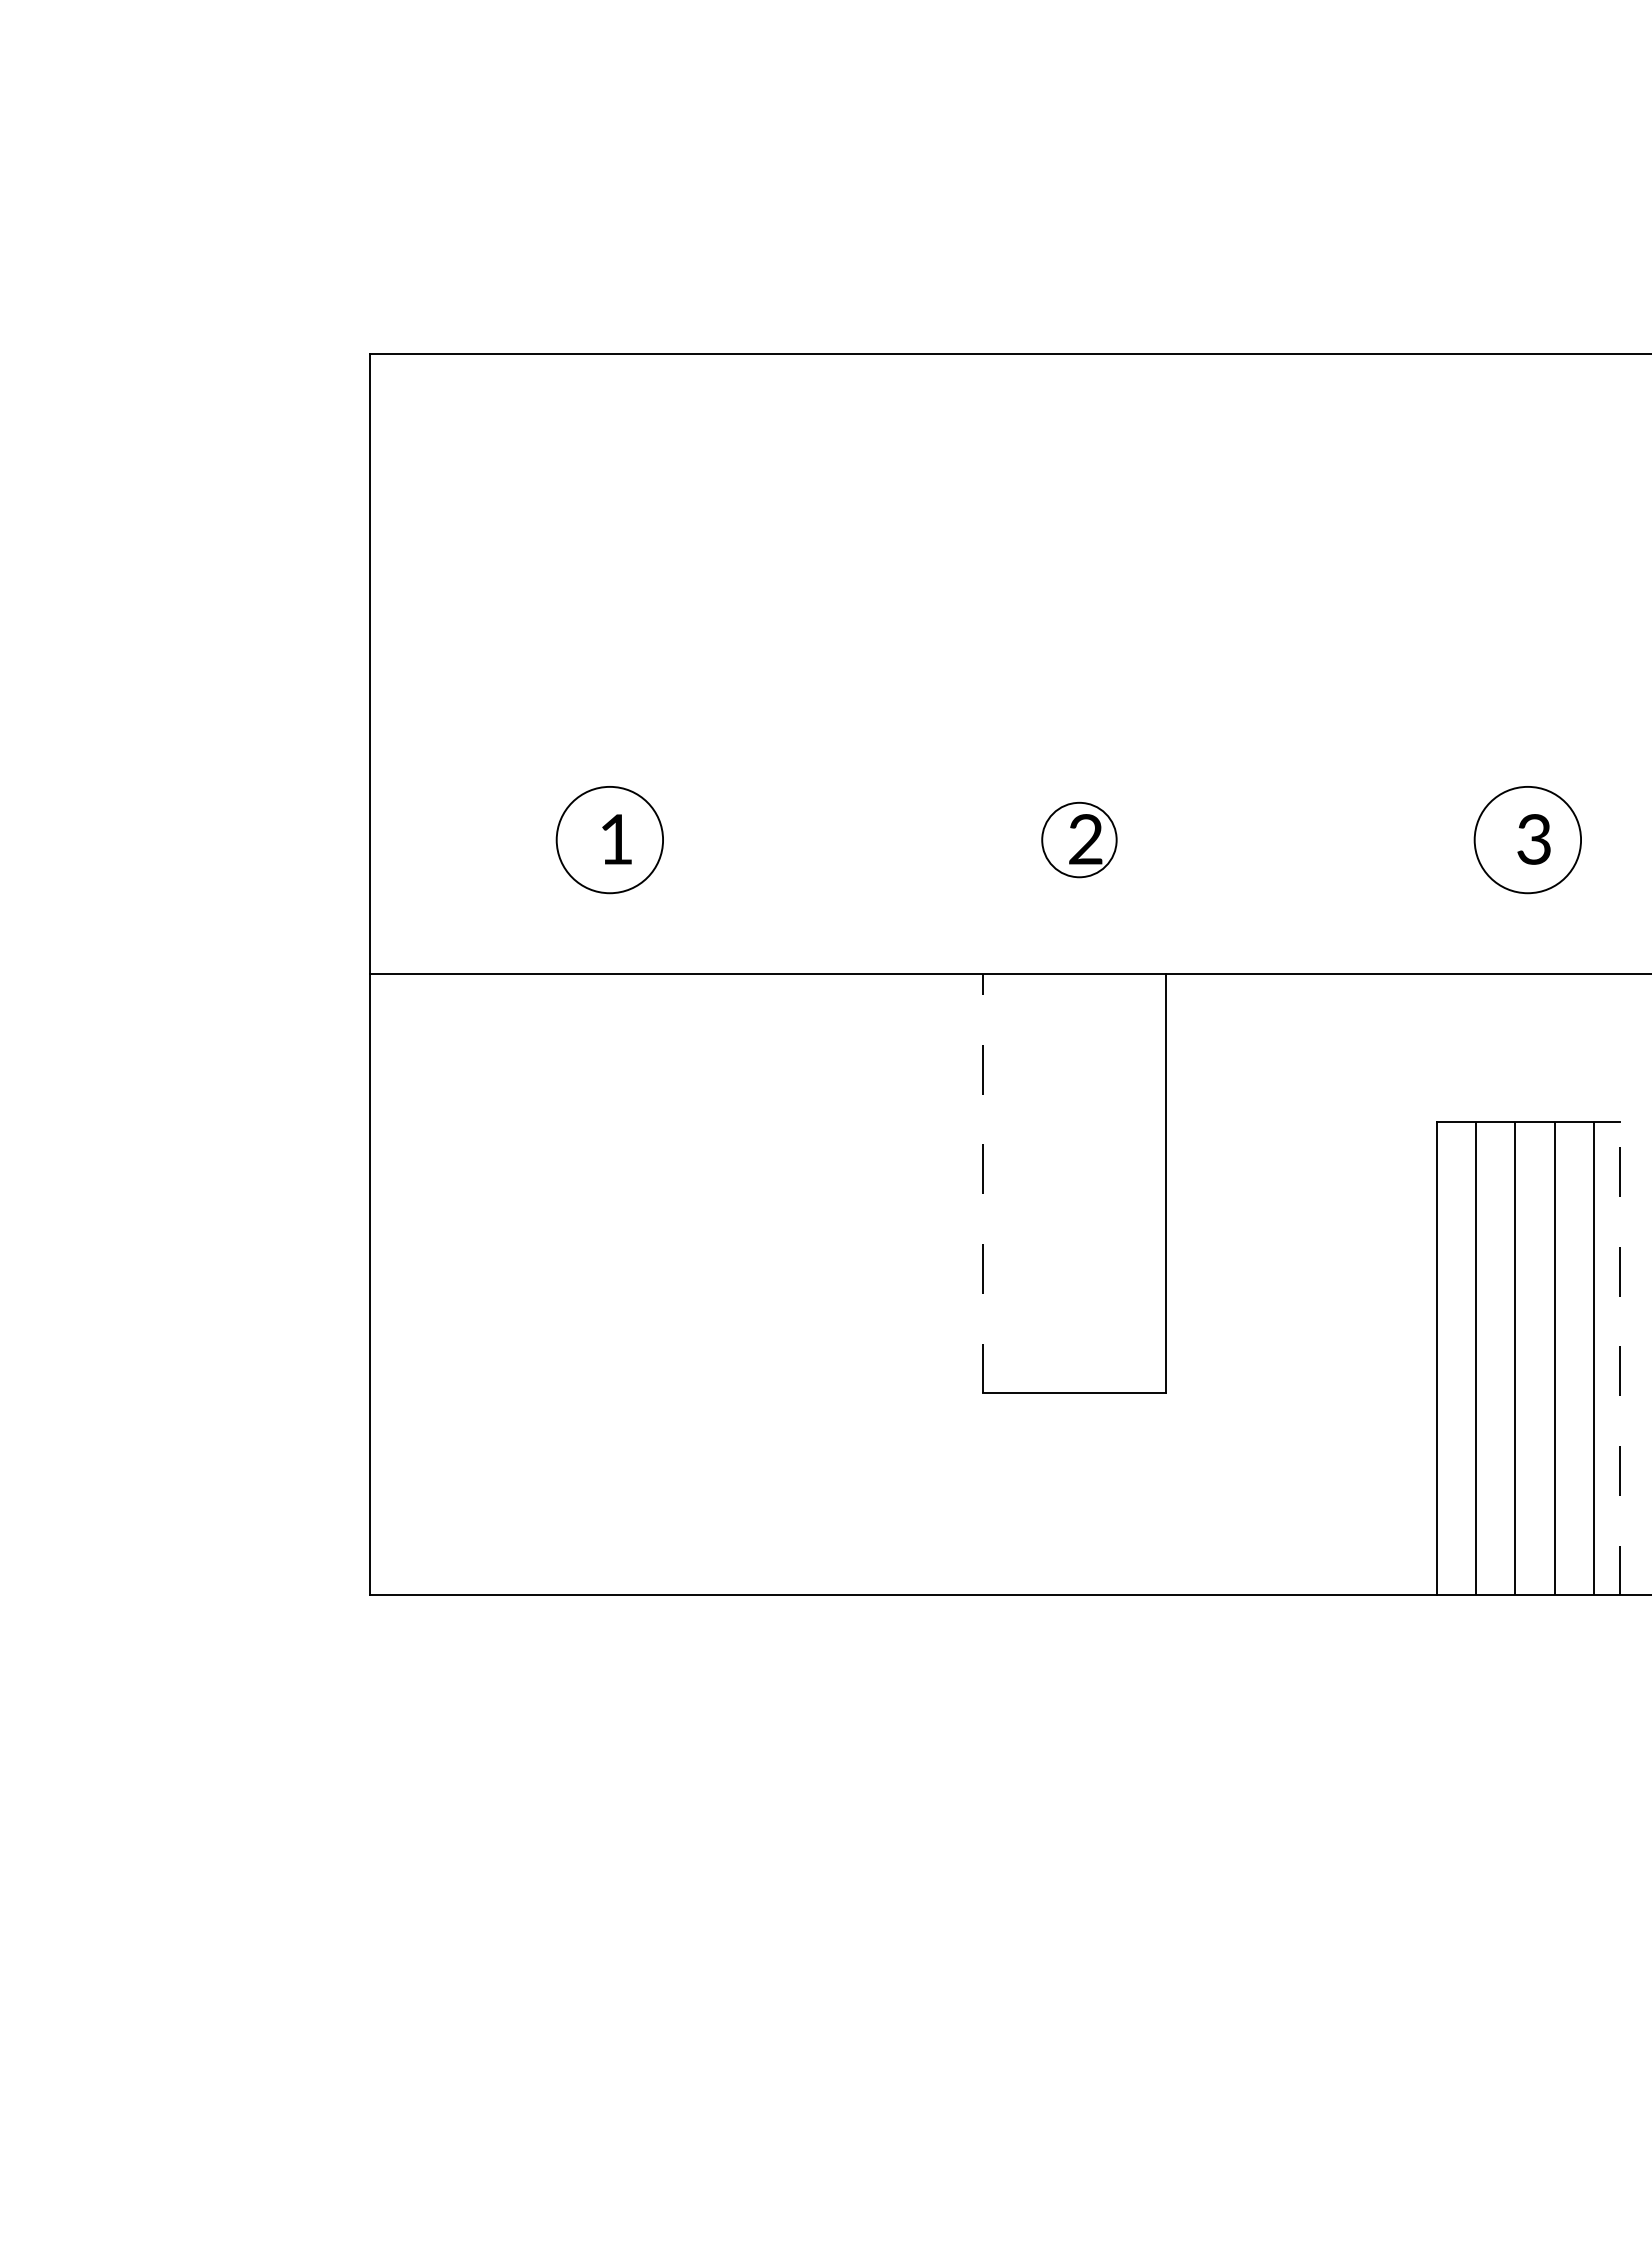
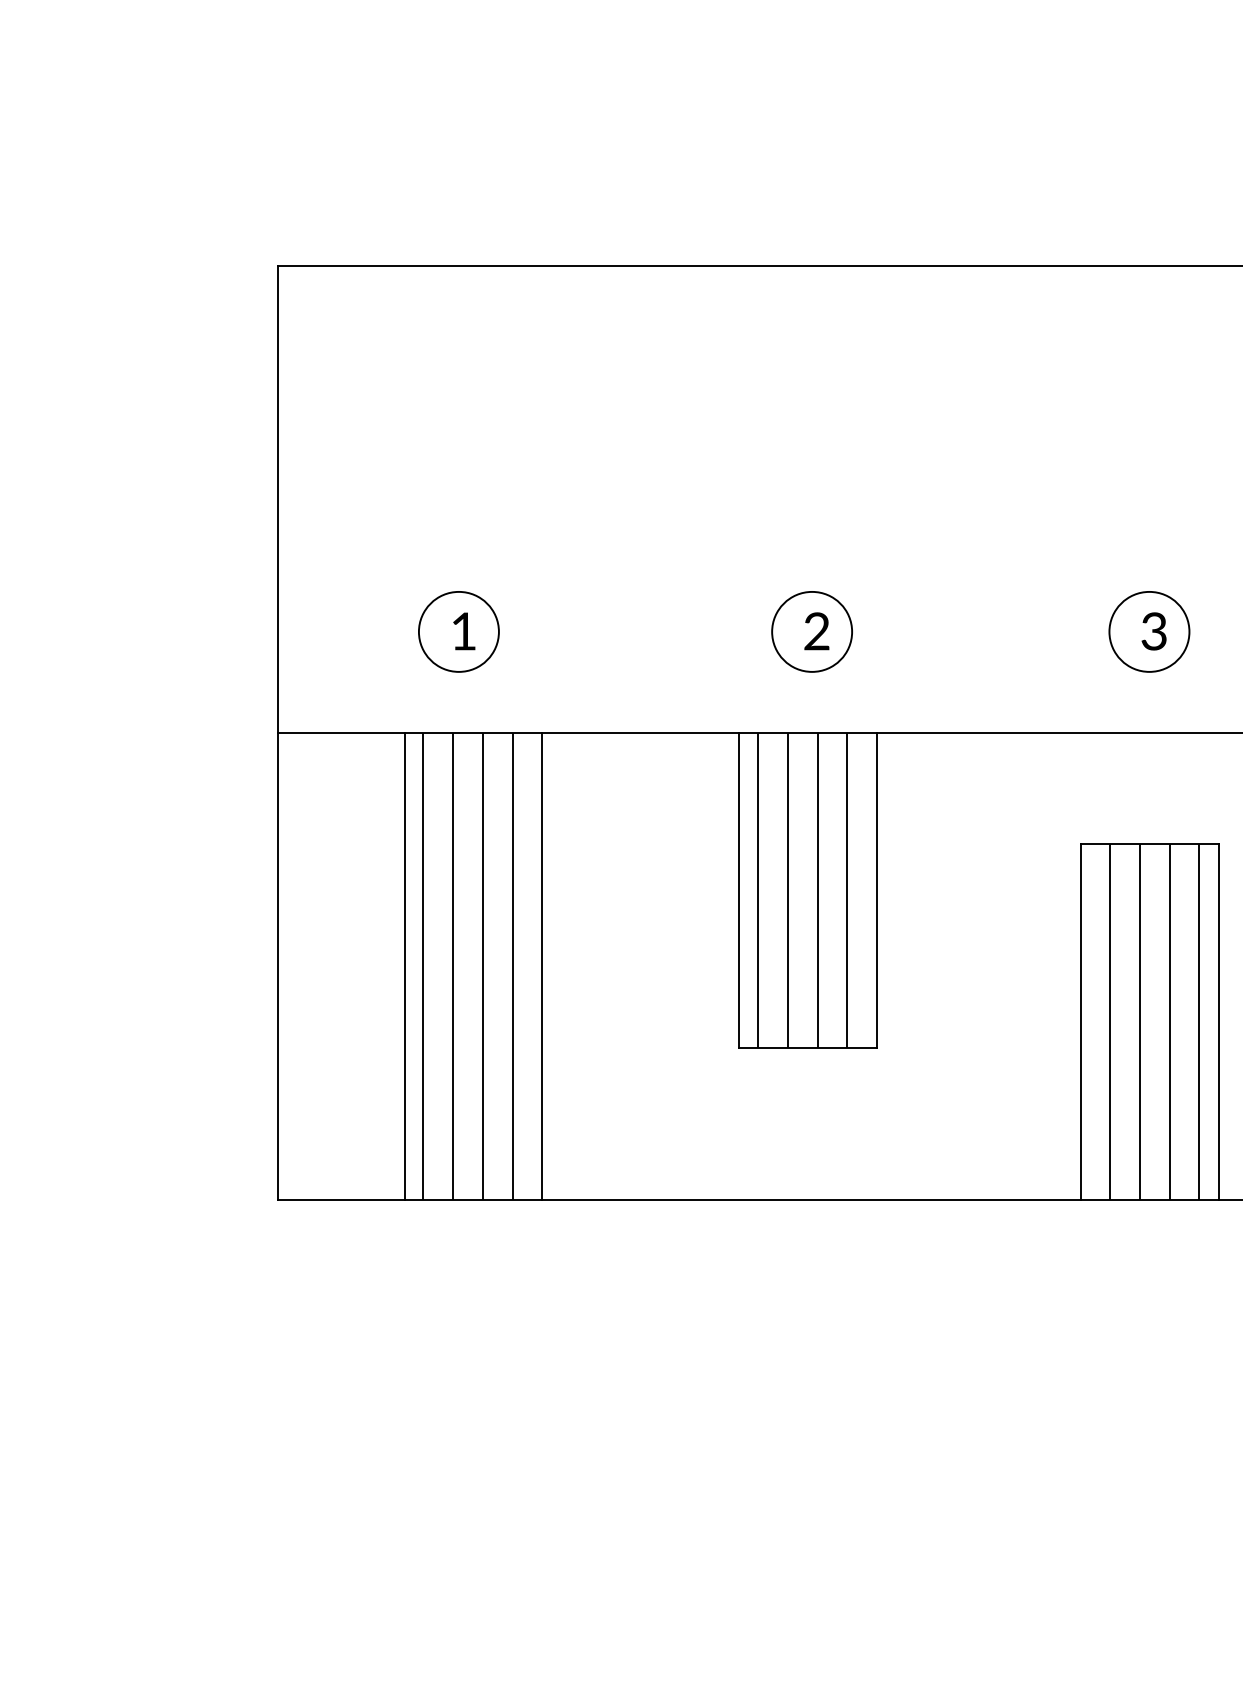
circle: (1079, 839) -> (812, 631), size x1.43
line: (982, 1183) -> (739, 890), dashed -> solid
hatch: (1066, 1183) -> (802, 890), added
line: (537, 1284) -> (404, 966), added
hatch: (621, 1284) -> (467, 966), added
line: (720, 1284) -> (542, 966), added
line: (1620, 1358) -> (1219, 1021), dashed -> solid

